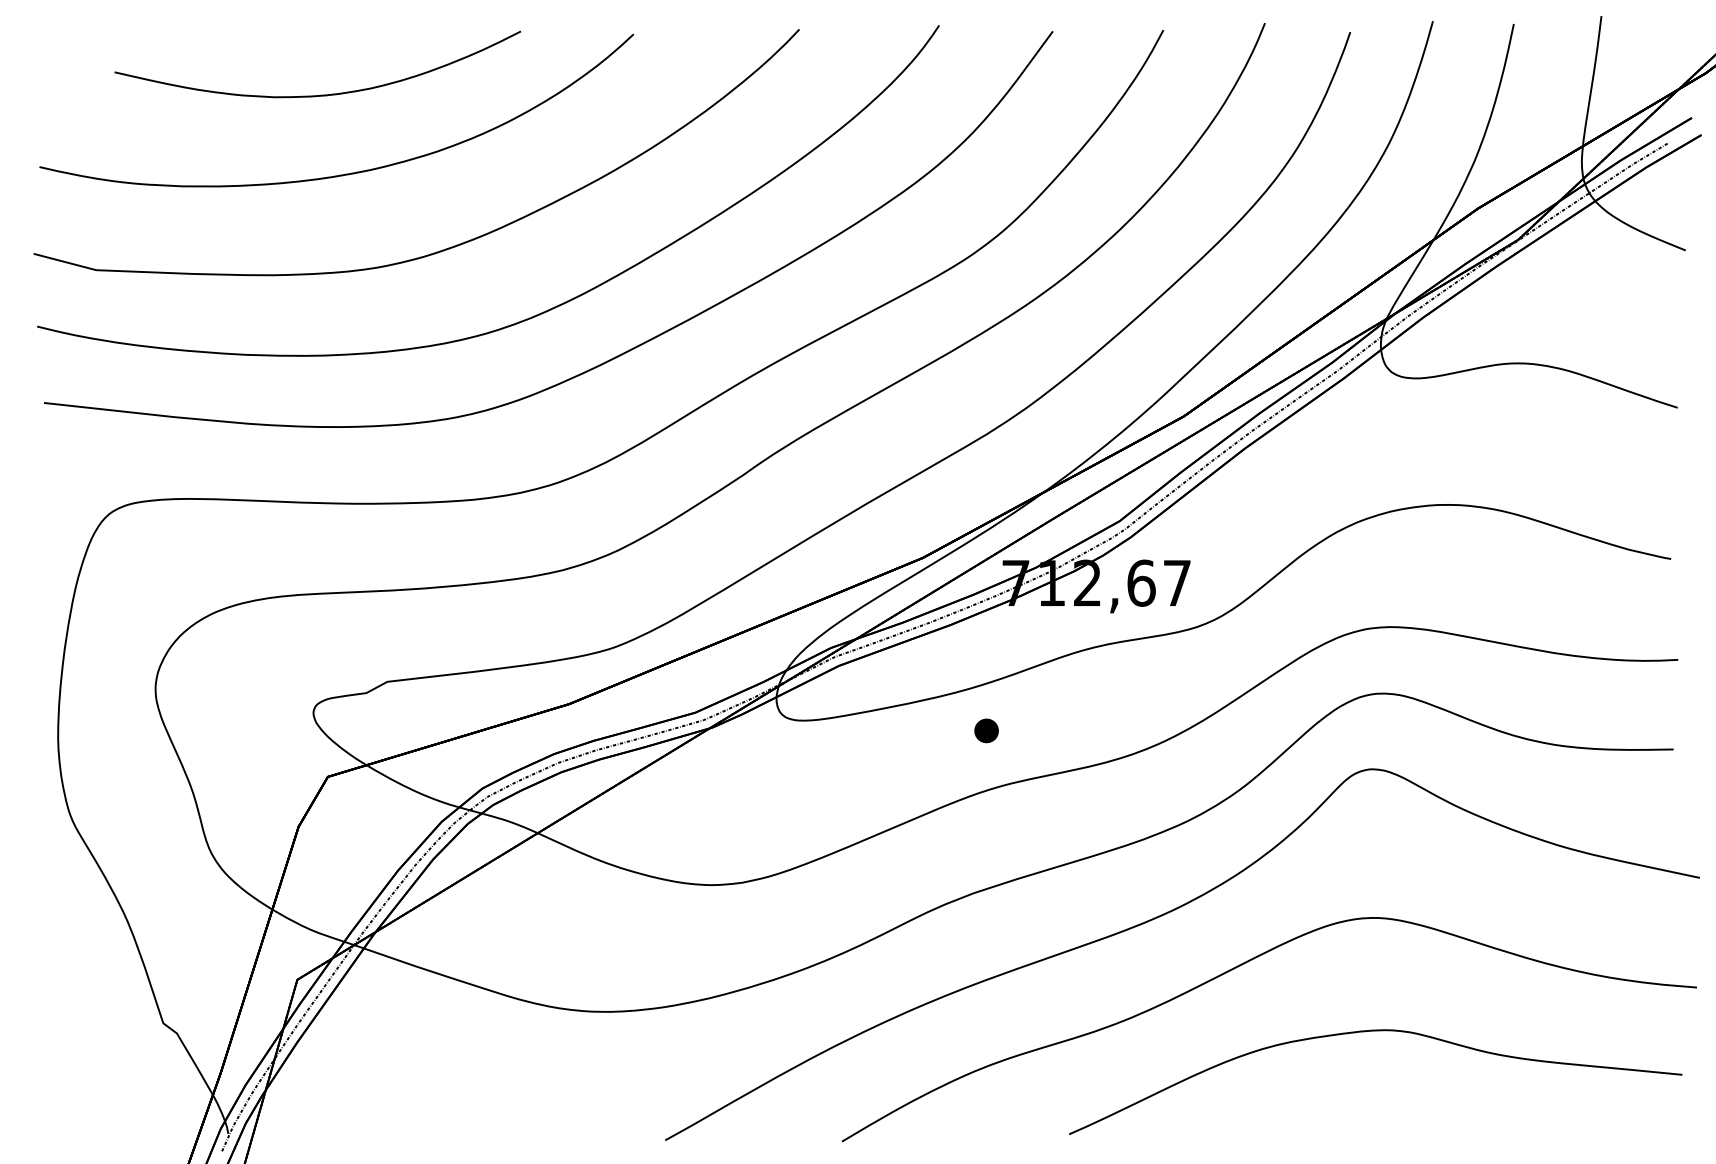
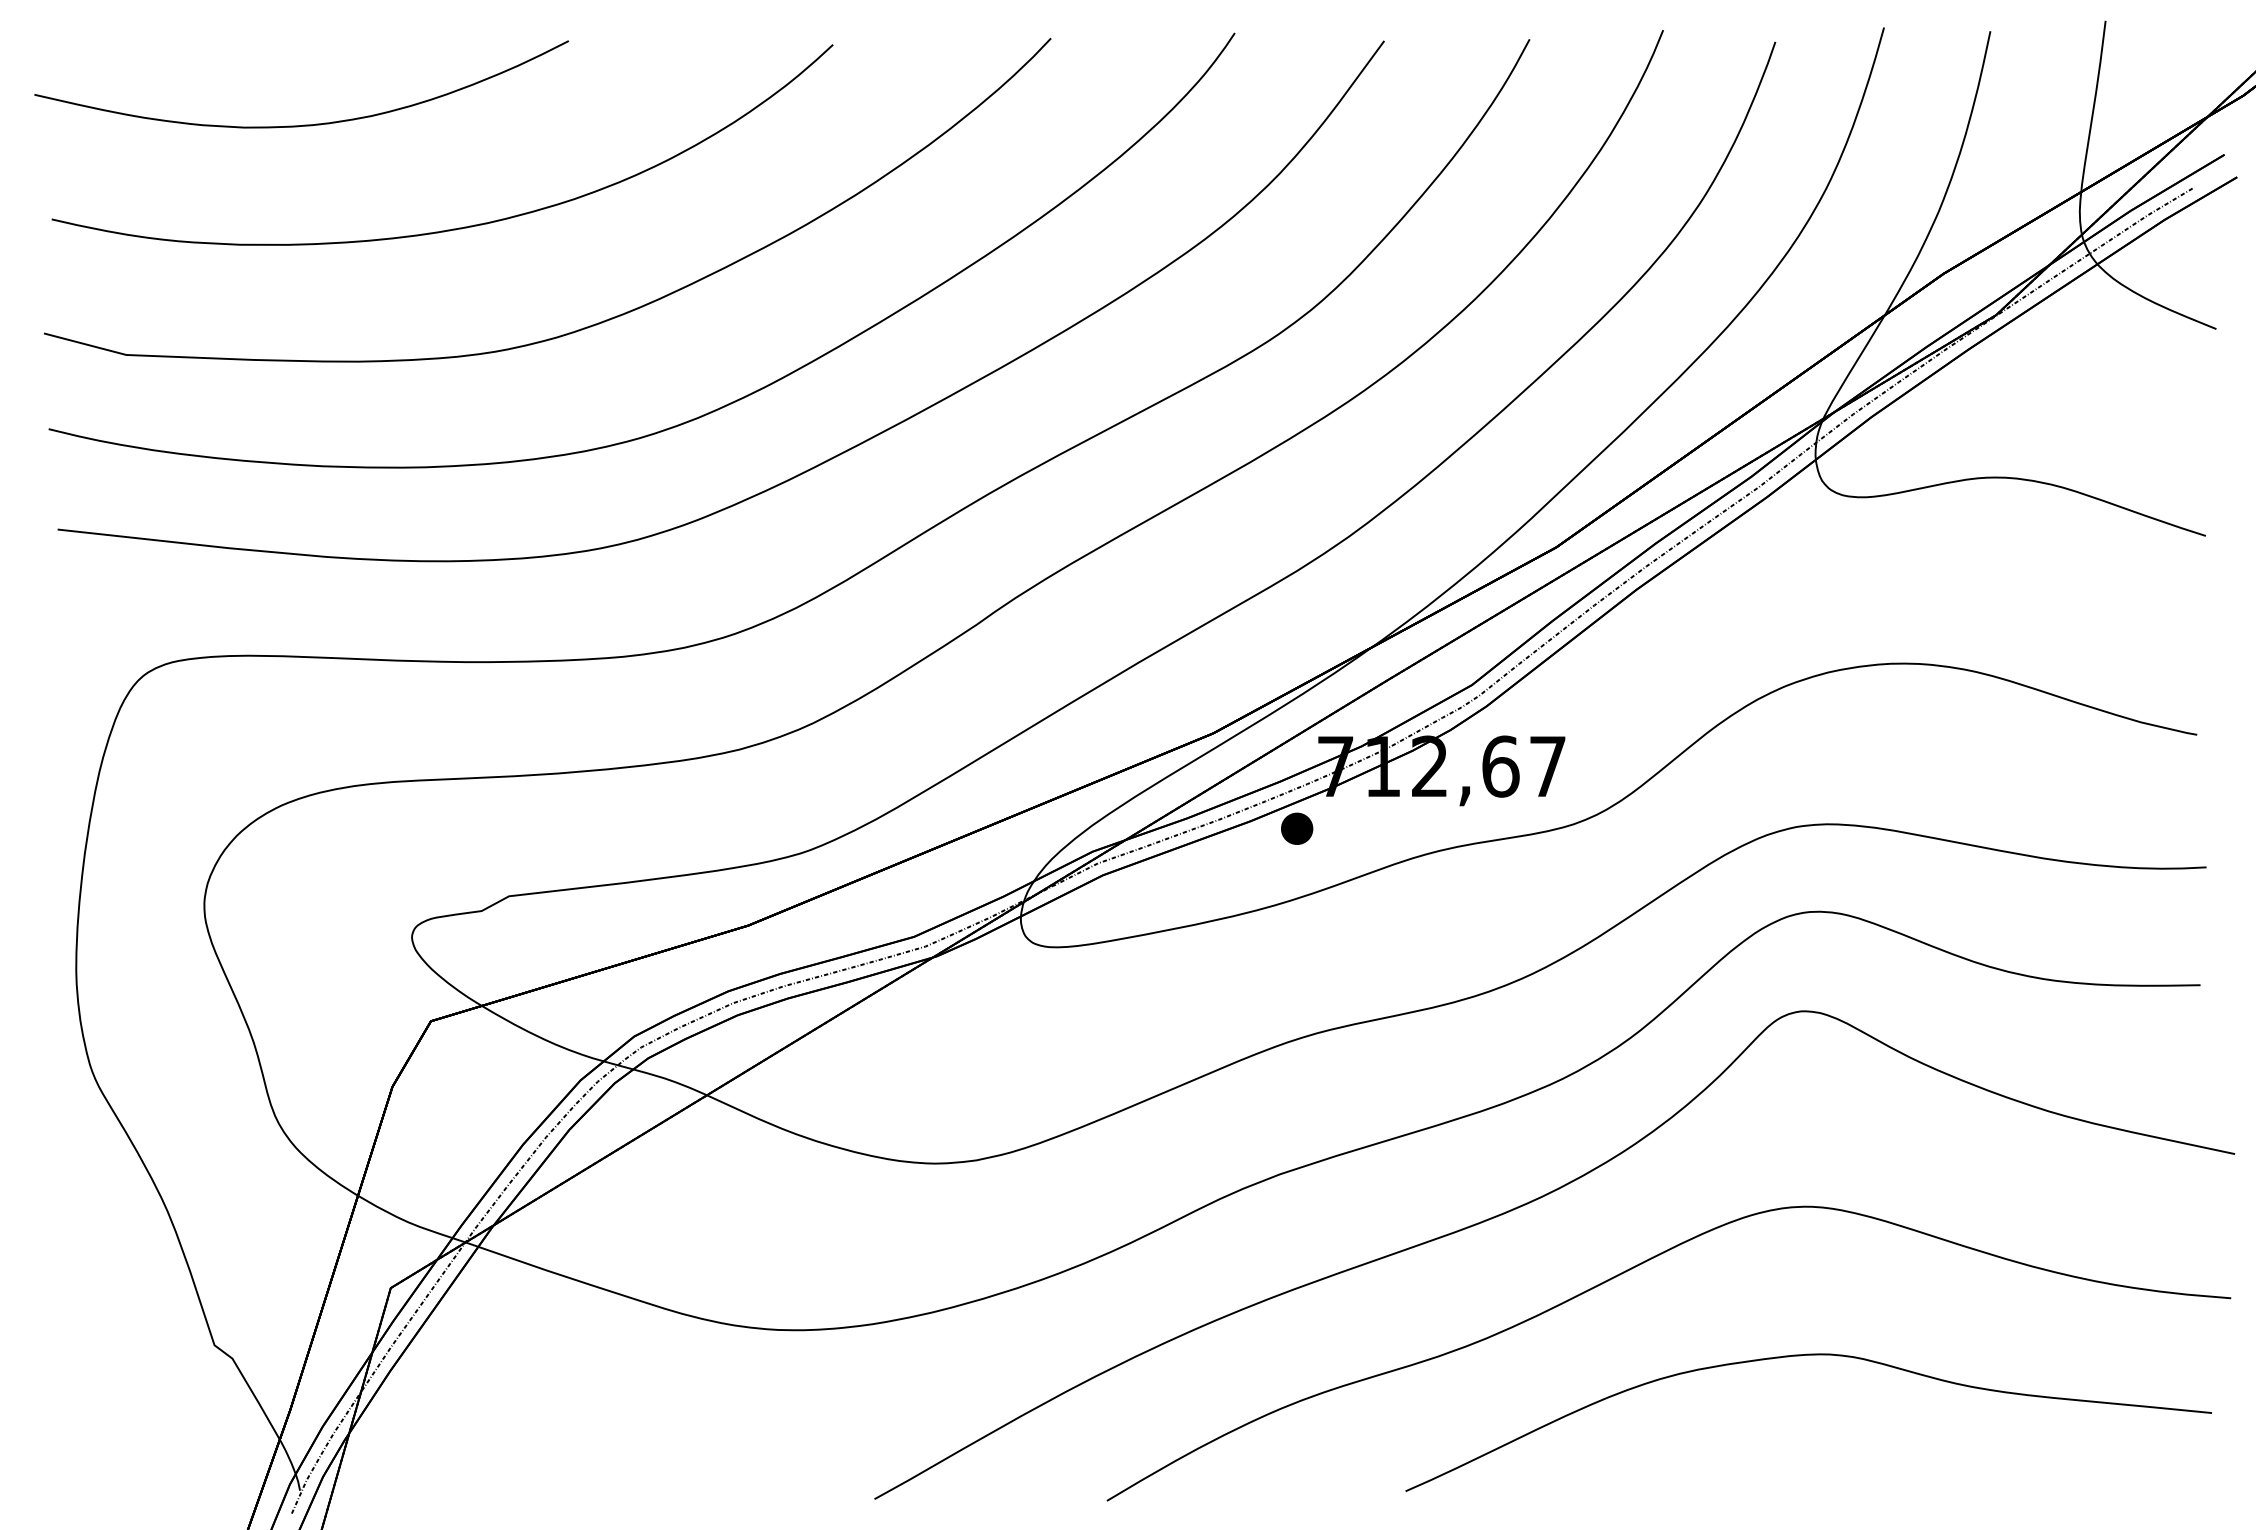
part: (319, 94) -> (303, 124), moved
part: (986, 730) -> (1297, 828), moved

